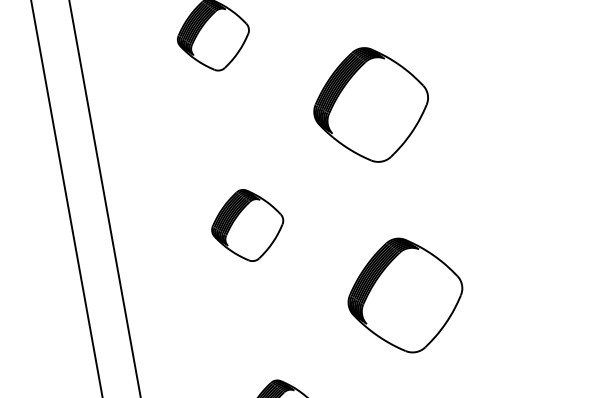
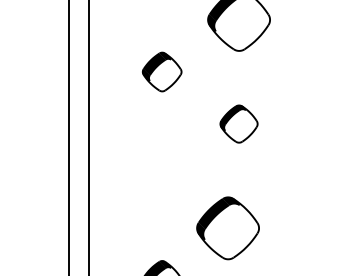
part: (369, 104) -> (238, 123), size x0.6
part: (246, 226) -> (161, 176), removed
part: (404, 296) -> (227, 228), moved

